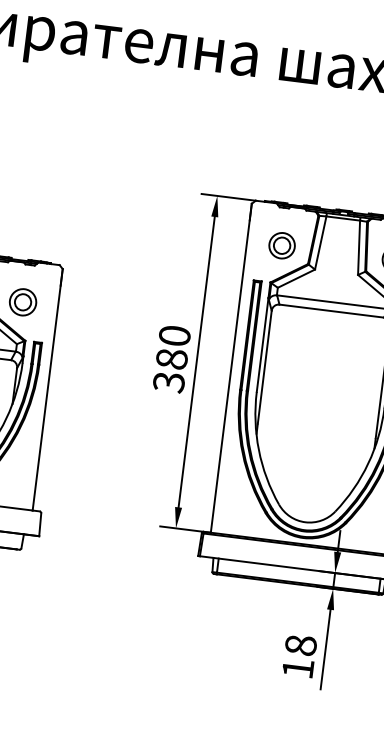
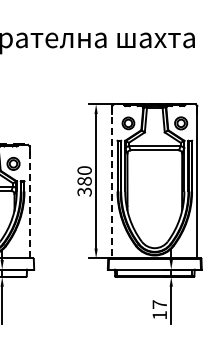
line: (231, 369) -> (112, 182), solid -> dashed
line: (47, 389) -> (29, 202), solid -> dashed
text: (300, 645) -> (159, 304), 18 -> 17

